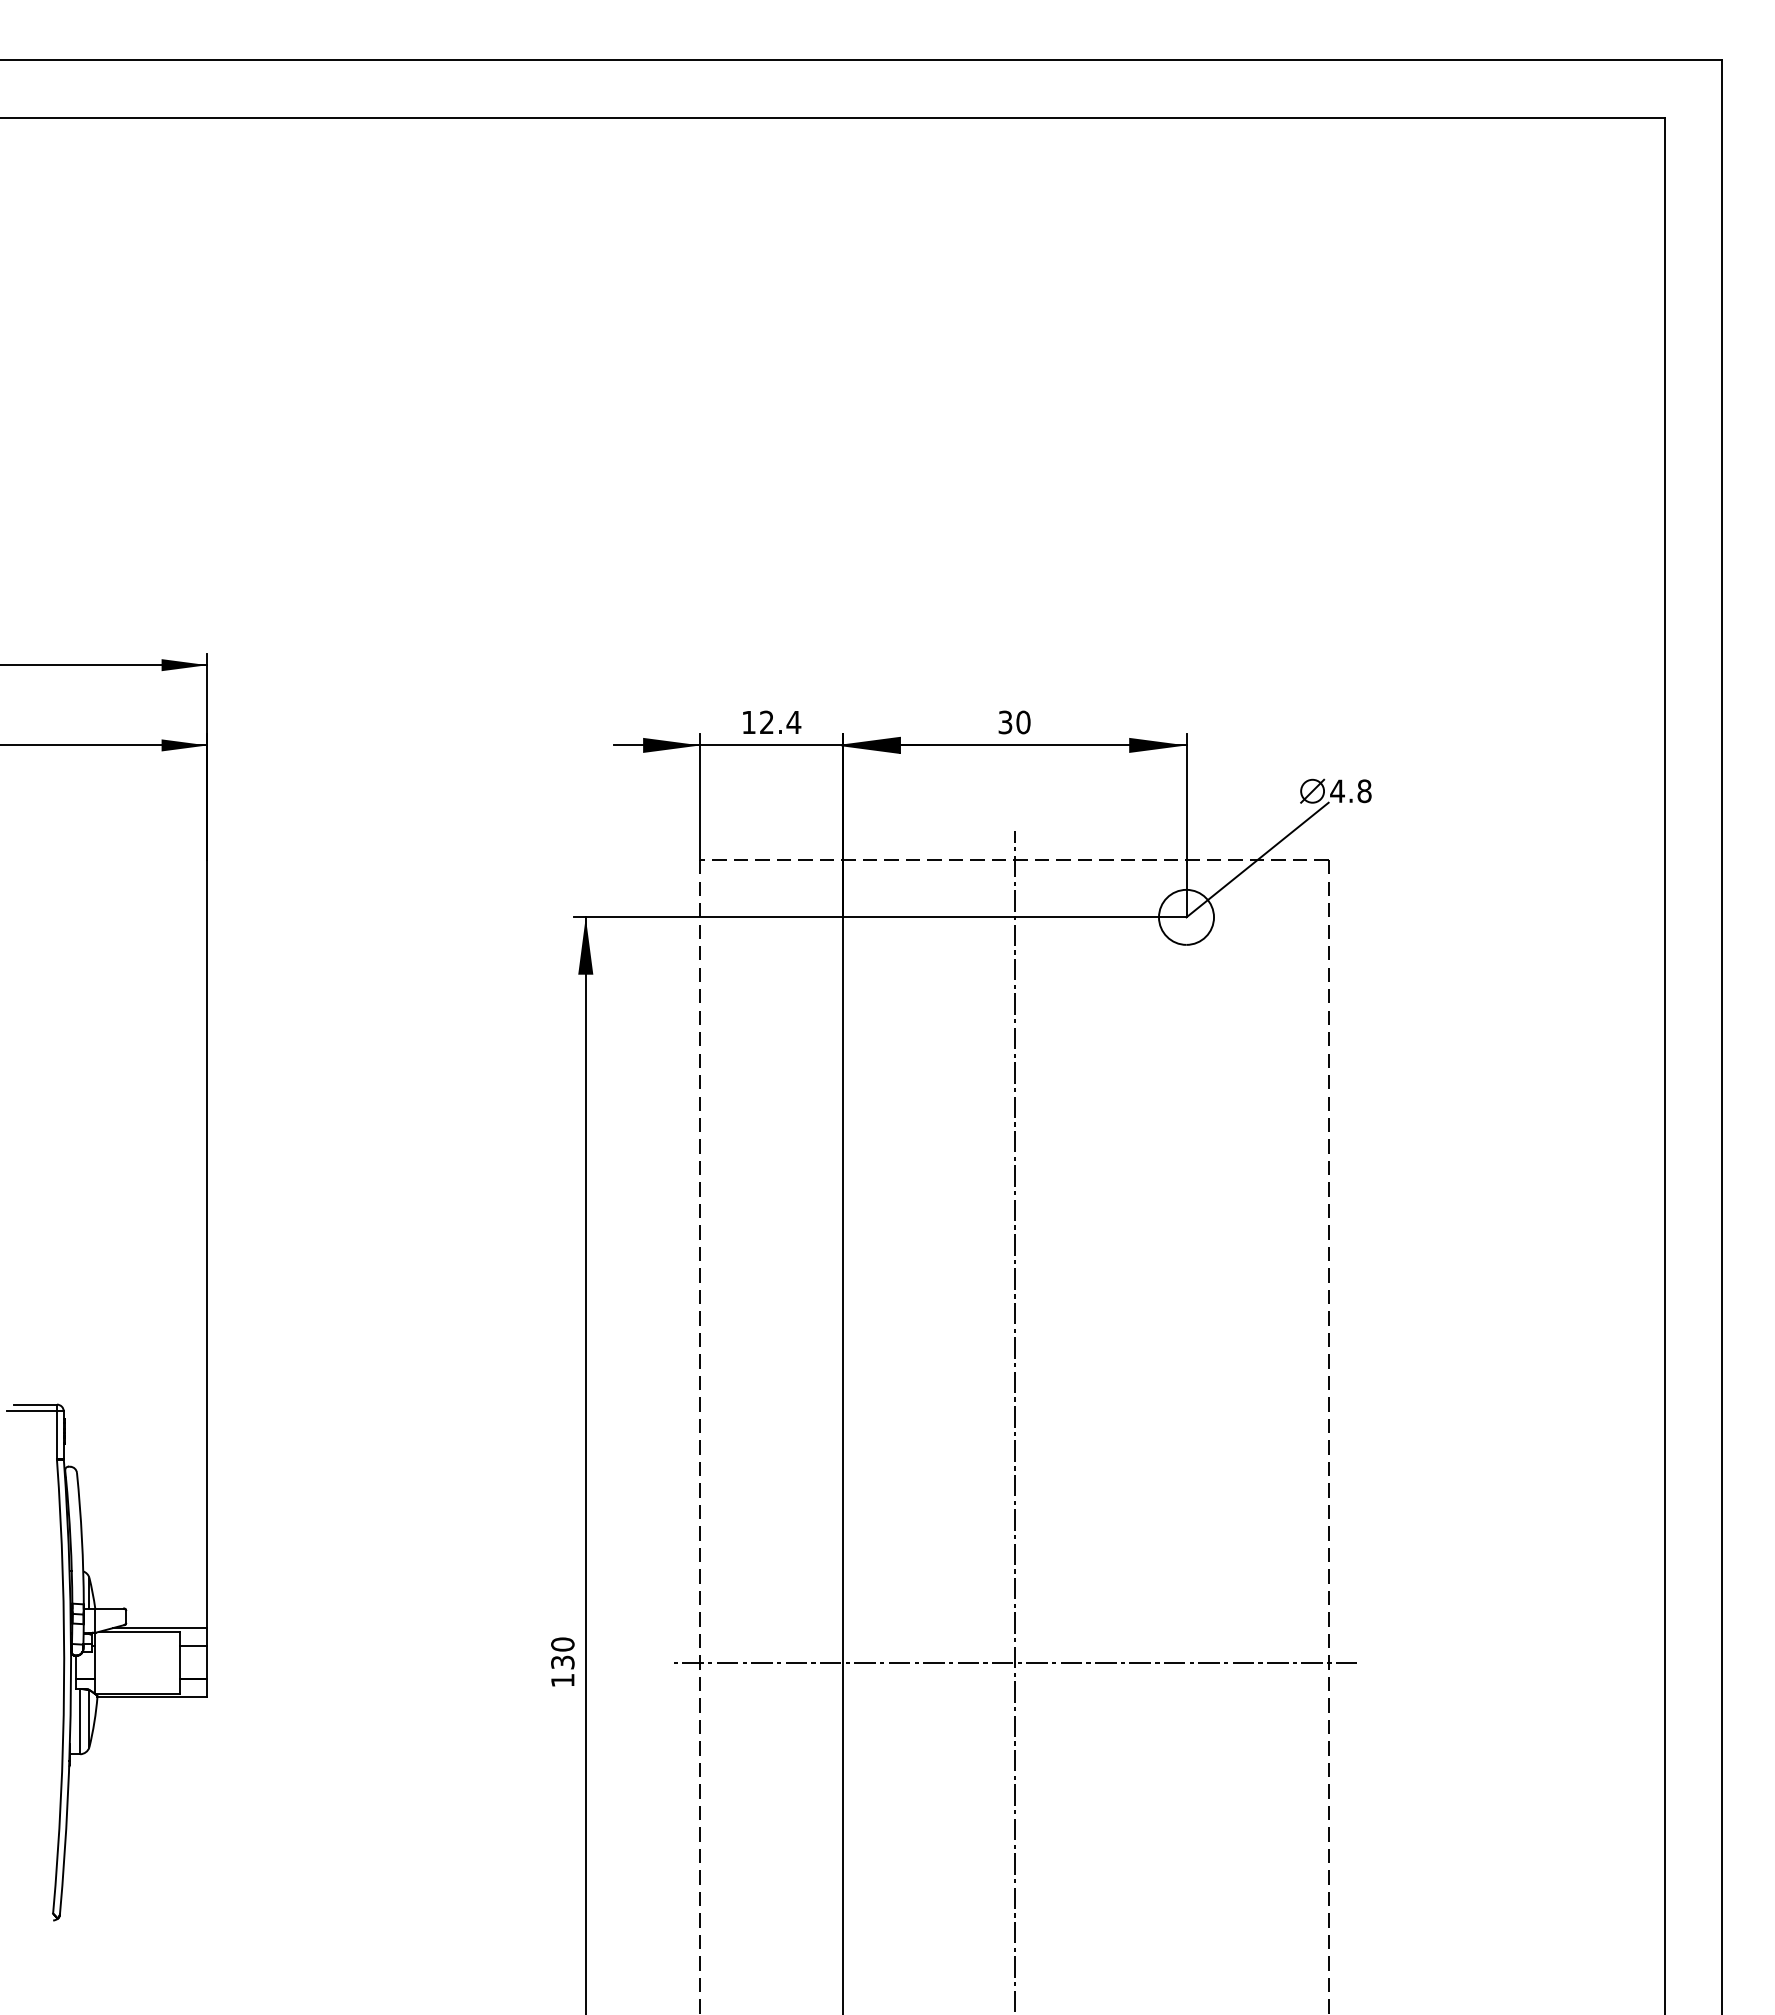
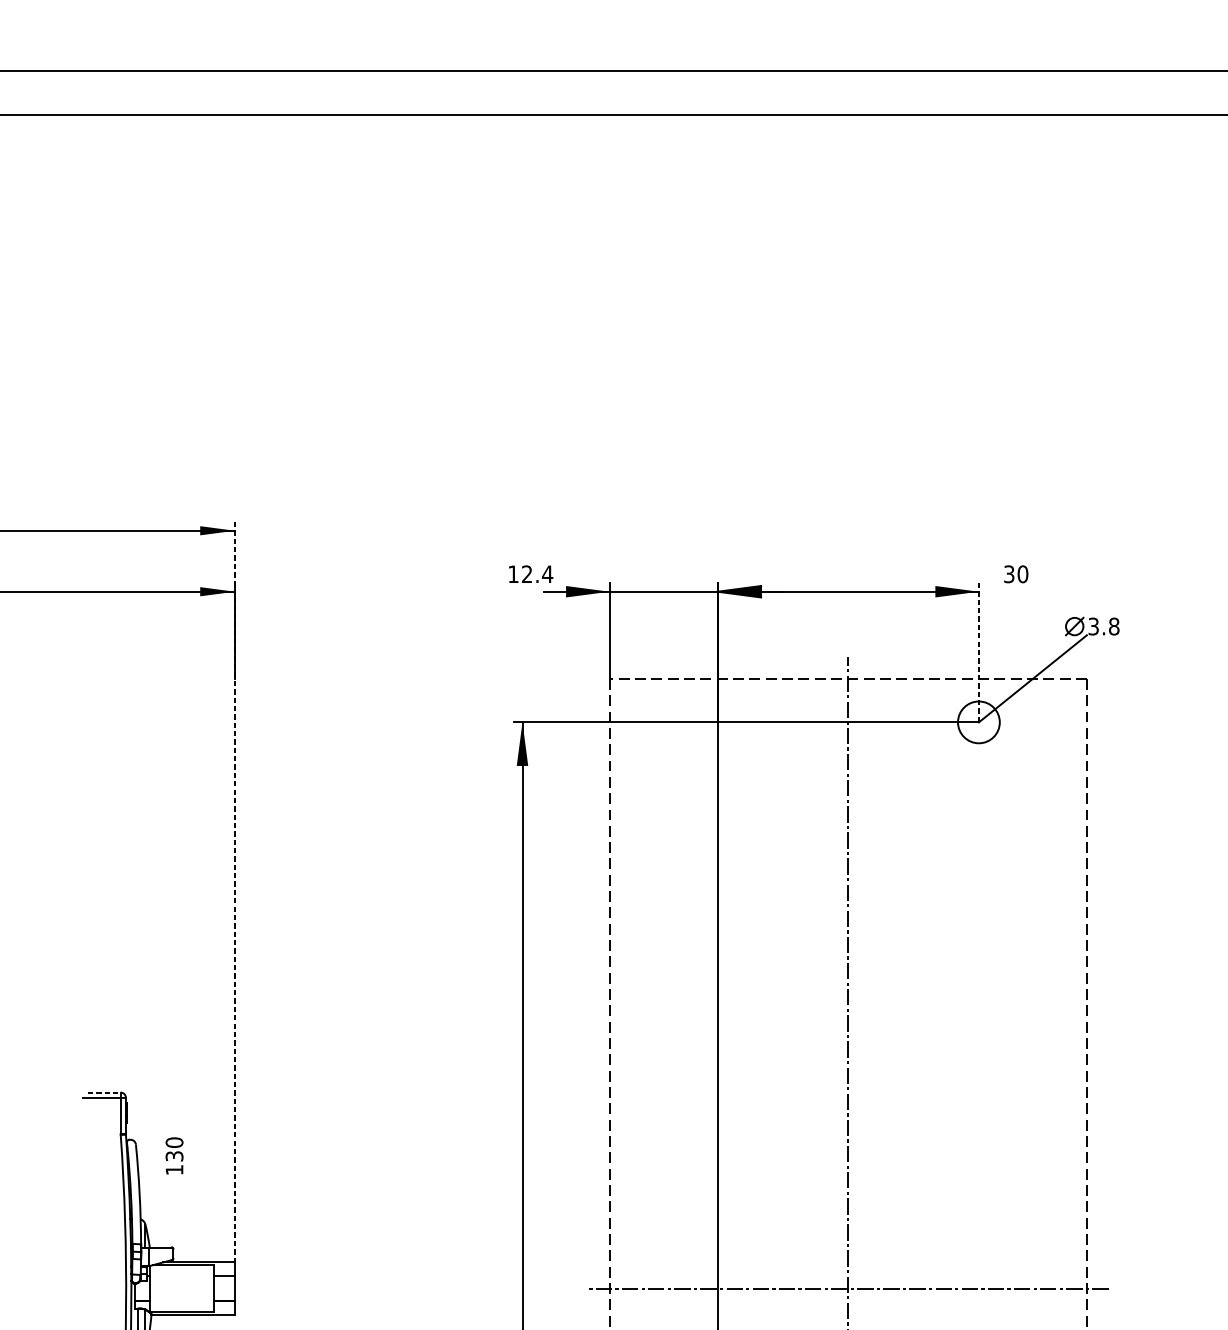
text: (772, 721) -> (531, 573), moved
text: (1014, 722) -> (1016, 574), moved
text: (1337, 791) -> (1093, 626), 4.8 -> 3.8
line: (1186, 825) -> (978, 652), solid -> dashed
line: (207, 1141) -> (235, 892), solid -> dashed
line: (35, 1404) -> (104, 1092), solid -> dashed
text: (562, 1661) -> (174, 1155), moved

